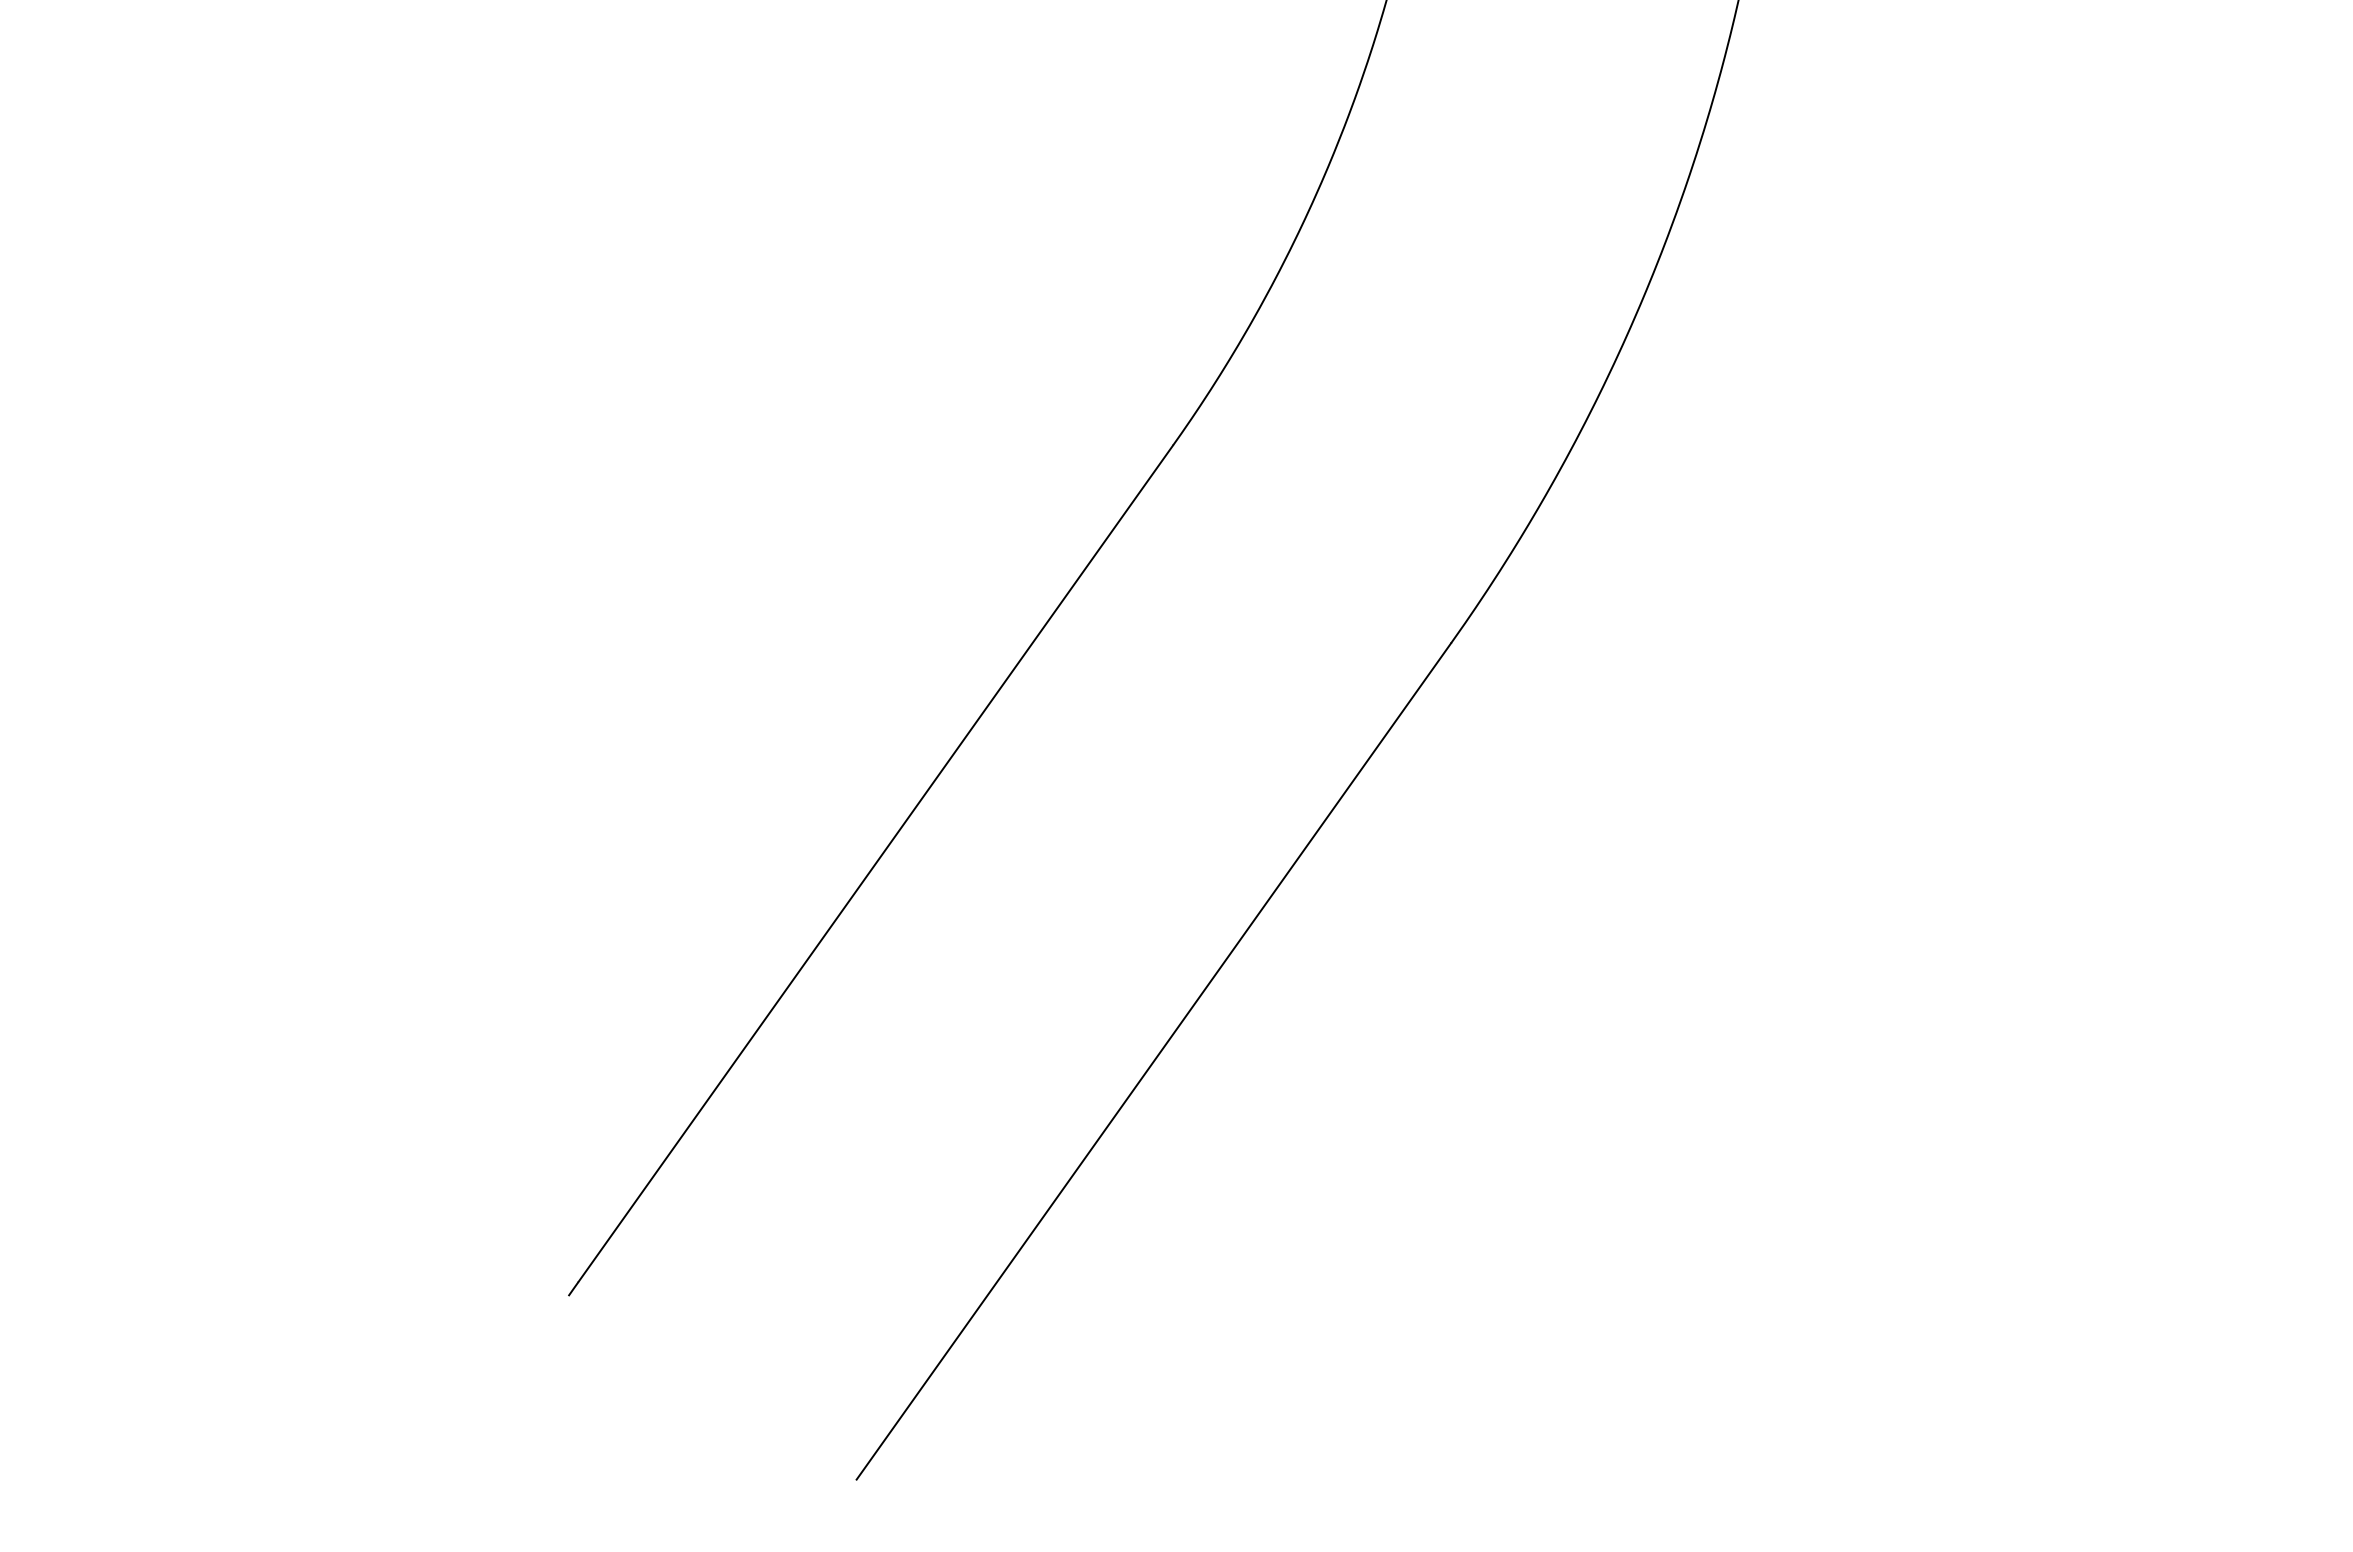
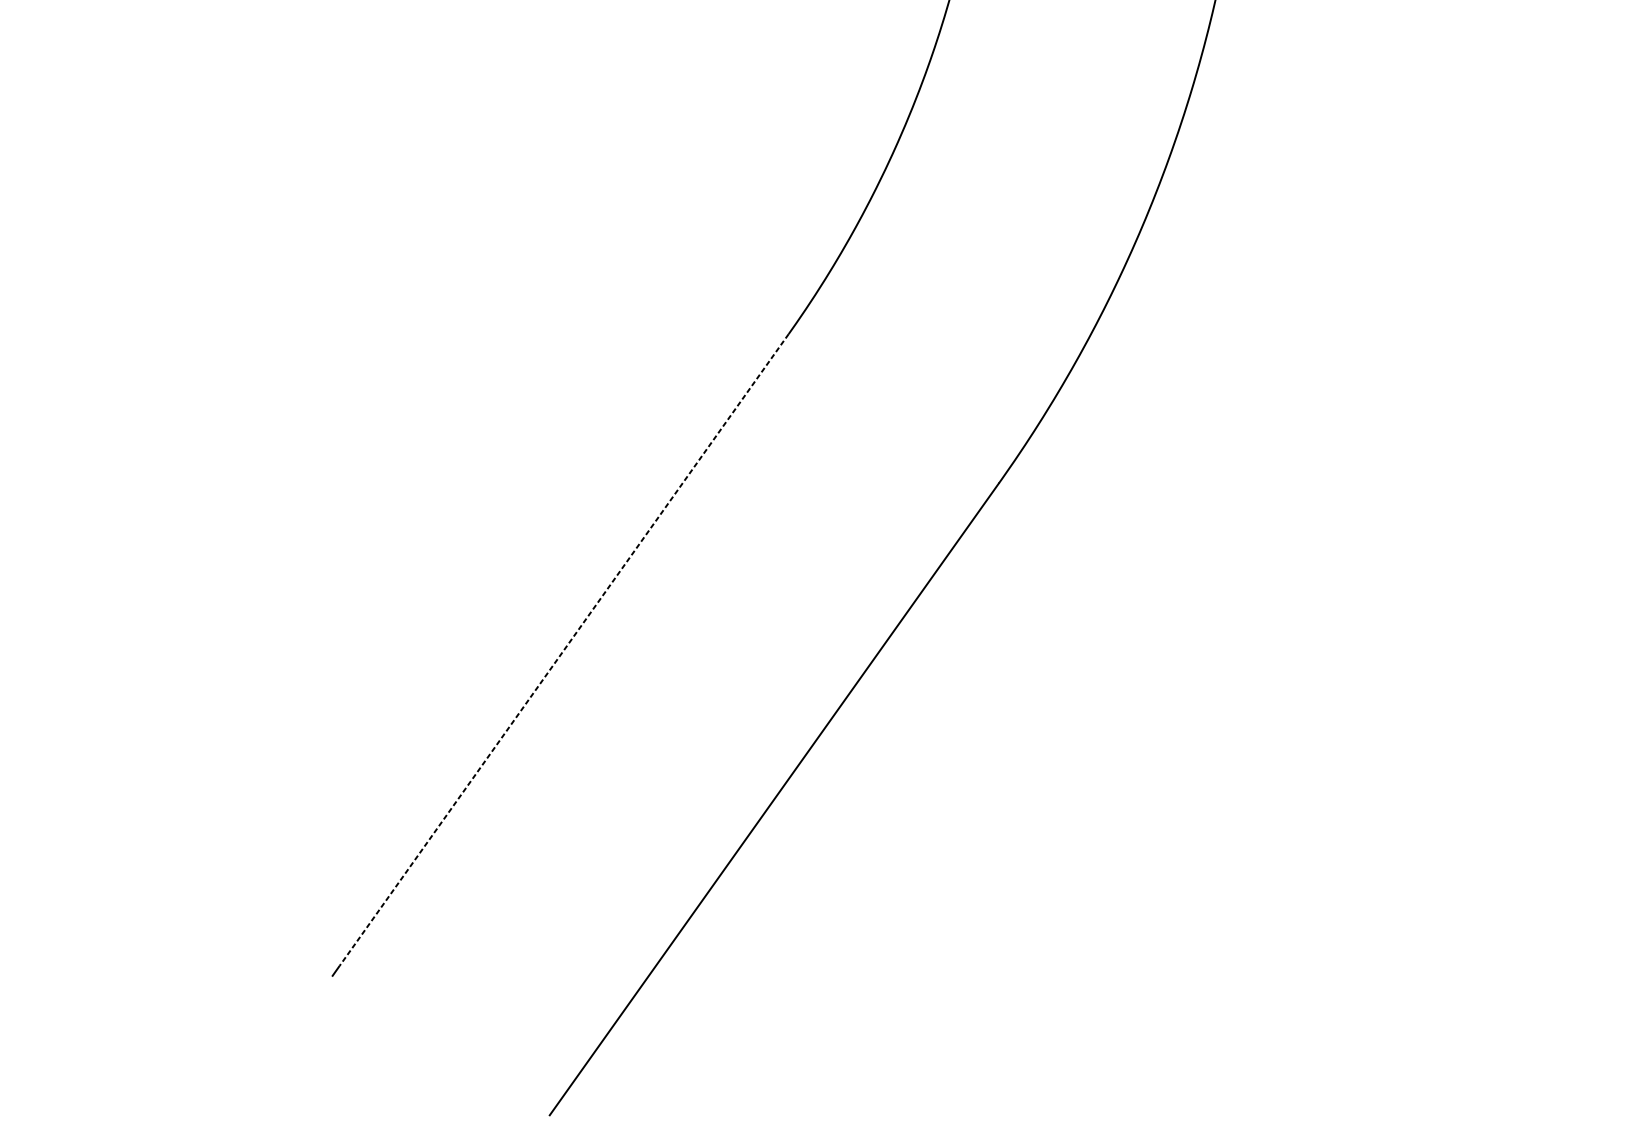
line: (875, 863) -> (564, 649), solid -> dashed

